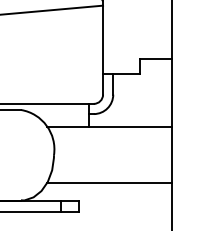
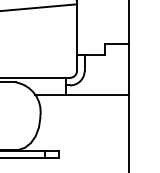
line: (109, 182) -> (81, 136), removed

